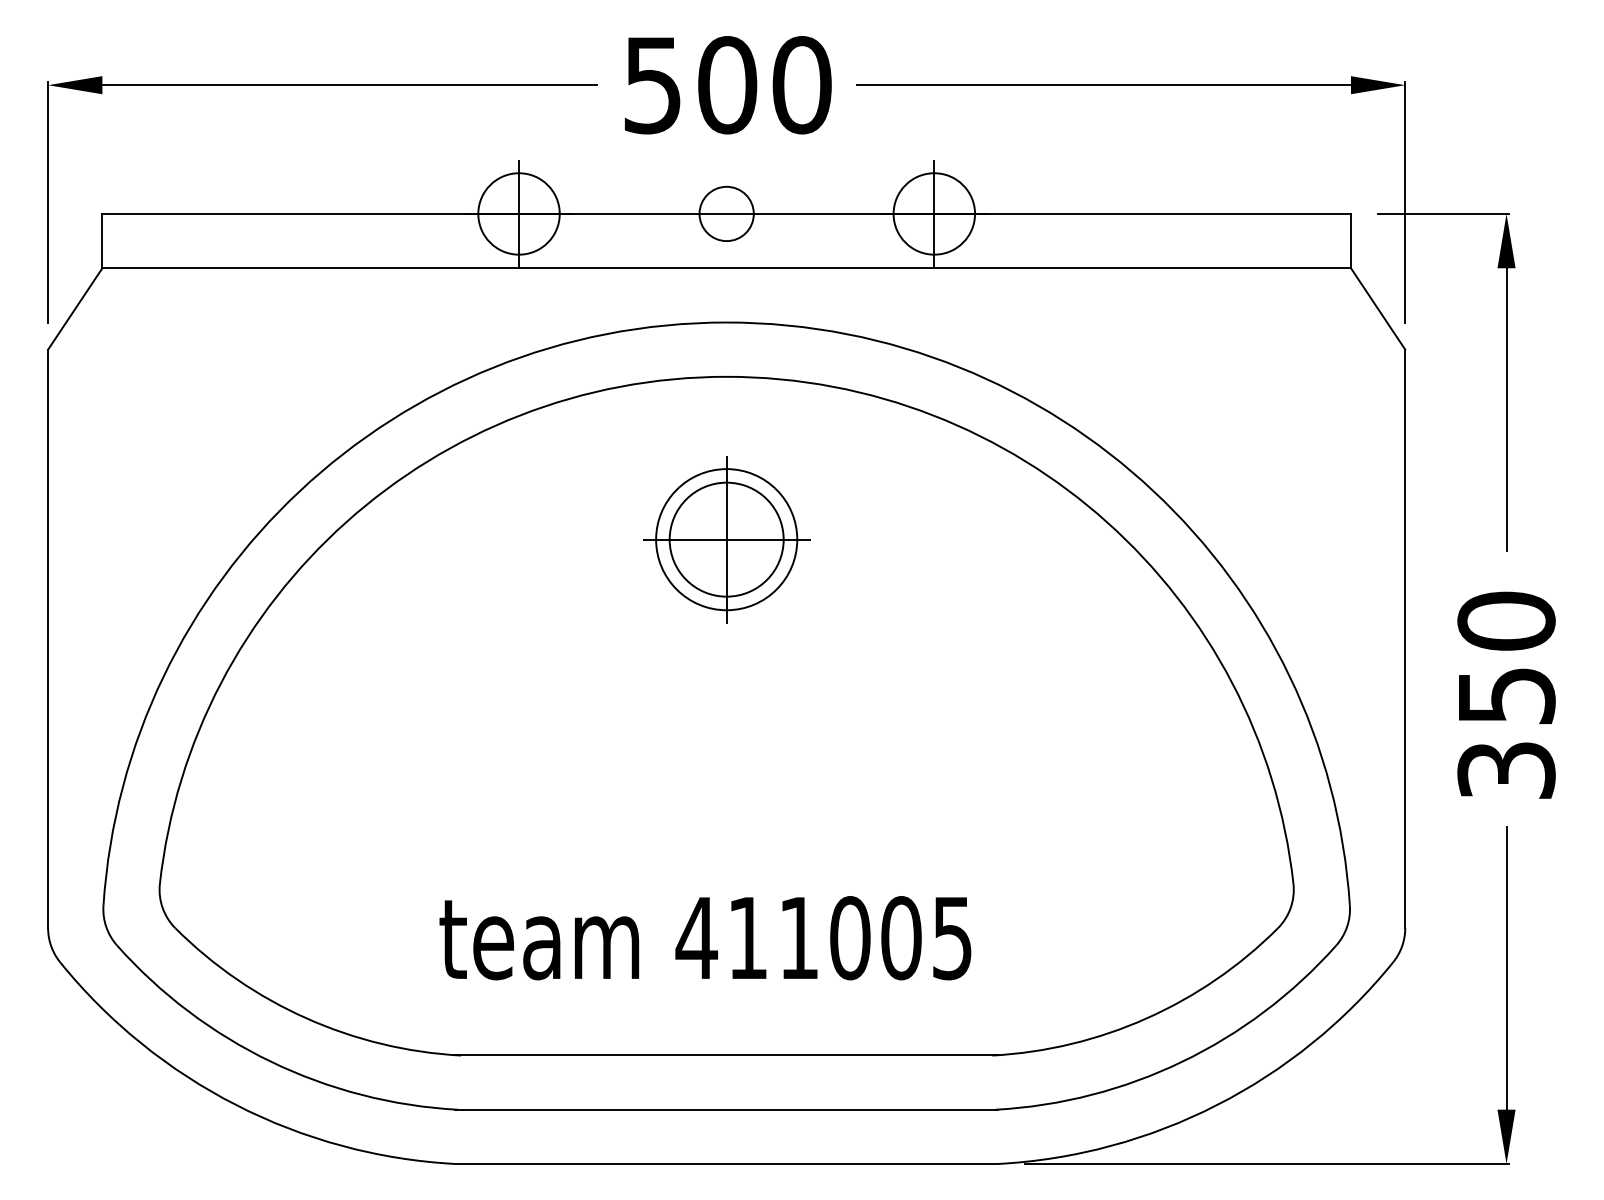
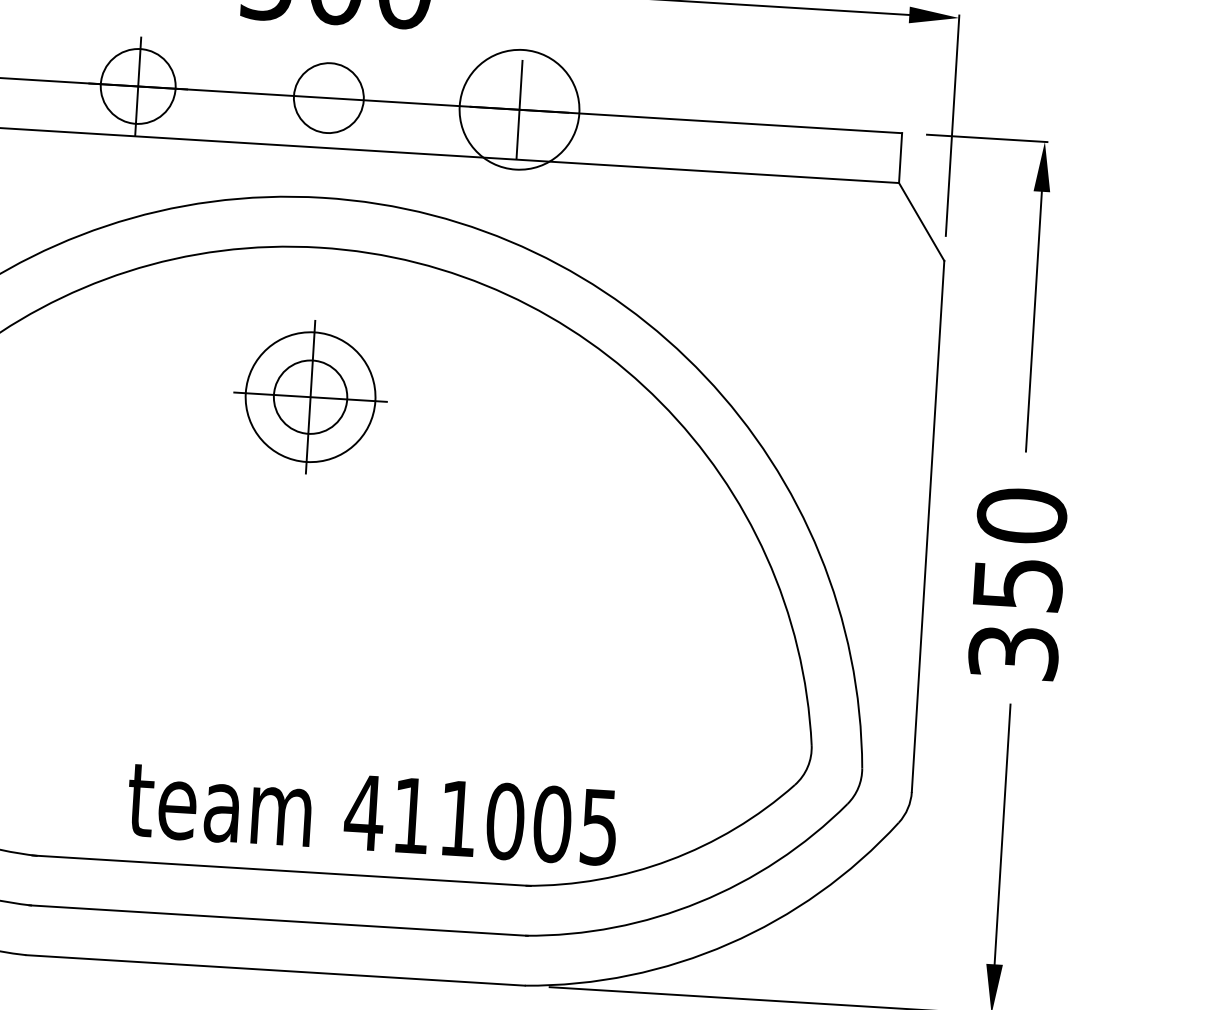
circle: (726, 213) -> (328, 97), size x1.4
circle: (934, 213) -> (519, 109), size x1.6
circle: (726, 539) -> (310, 397), size x0.7
text: (705, 938) -> (372, 813), moved

